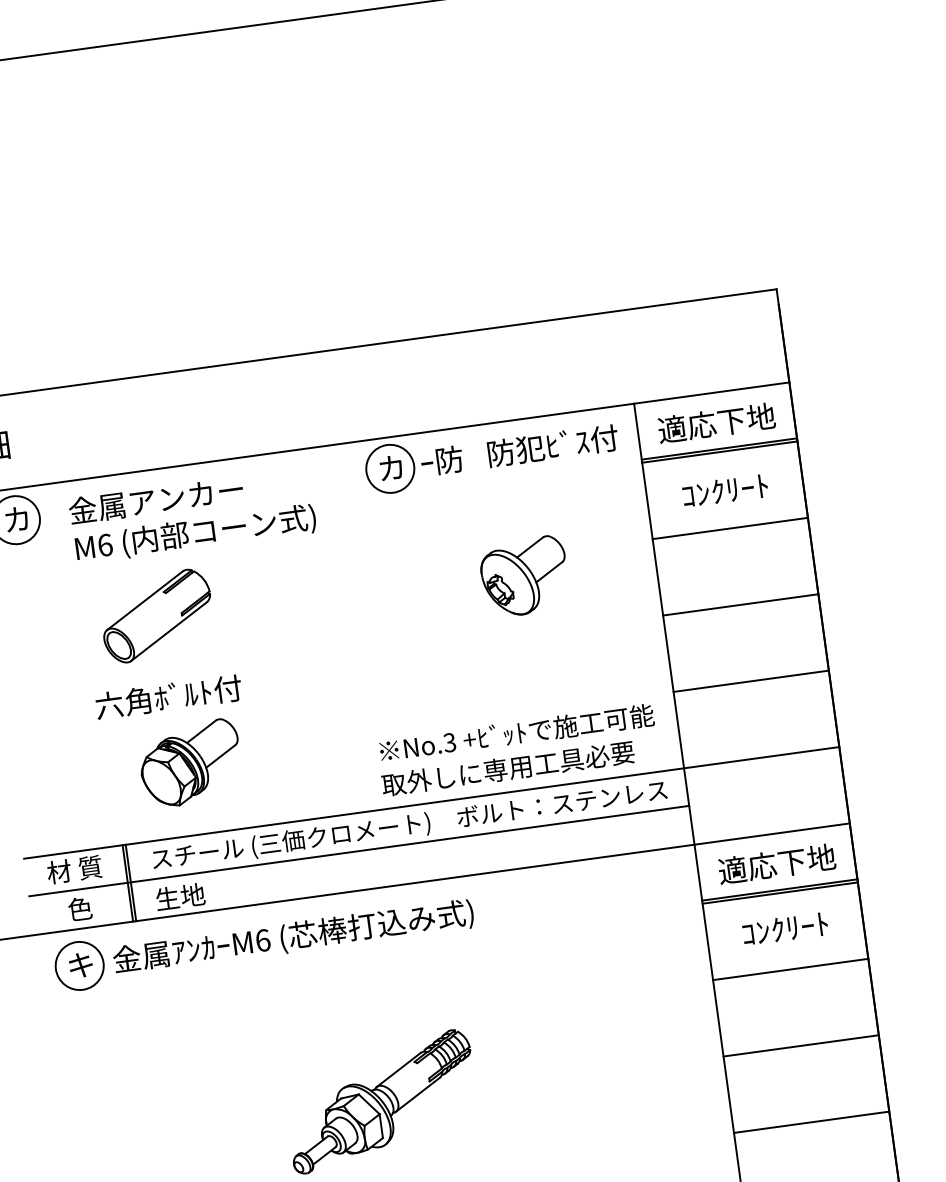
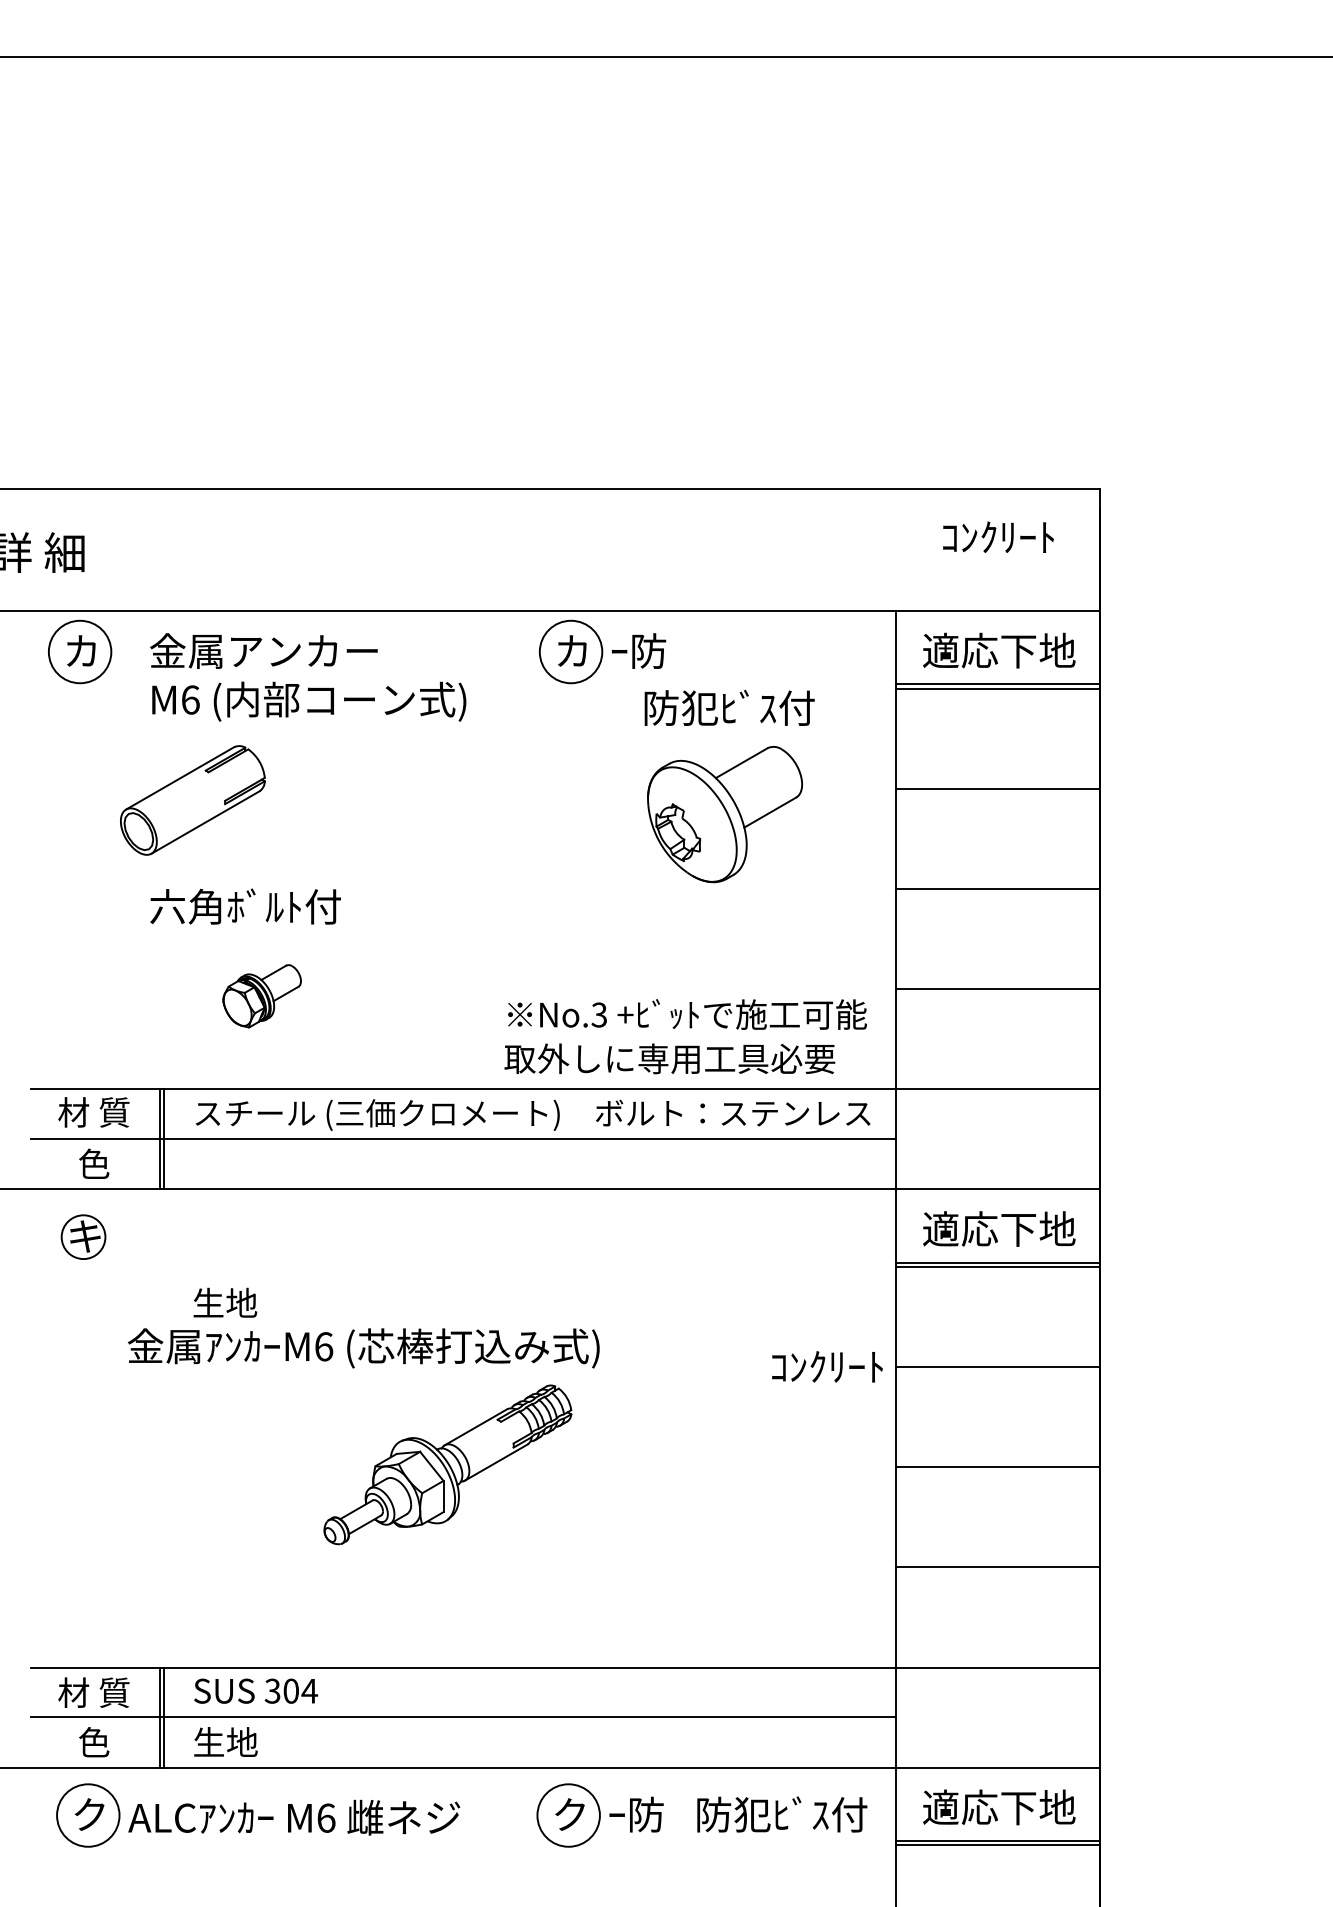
text: (552, 445) -> (729, 707), moved
text: (725, 490) -> (998, 536), moved
part: (525, 576) -> (725, 814), size x1.4
part: (156, 616) -> (192, 800), moved
part: (190, 763) -> (261, 996), size x0.6
text: (180, 896) -> (225, 1302), moved
text: (785, 928) -> (827, 1366), moved
text: (293, 937) -> (363, 1348), moved
circle: (79, 965) -> (83, 1236), size x0.7

